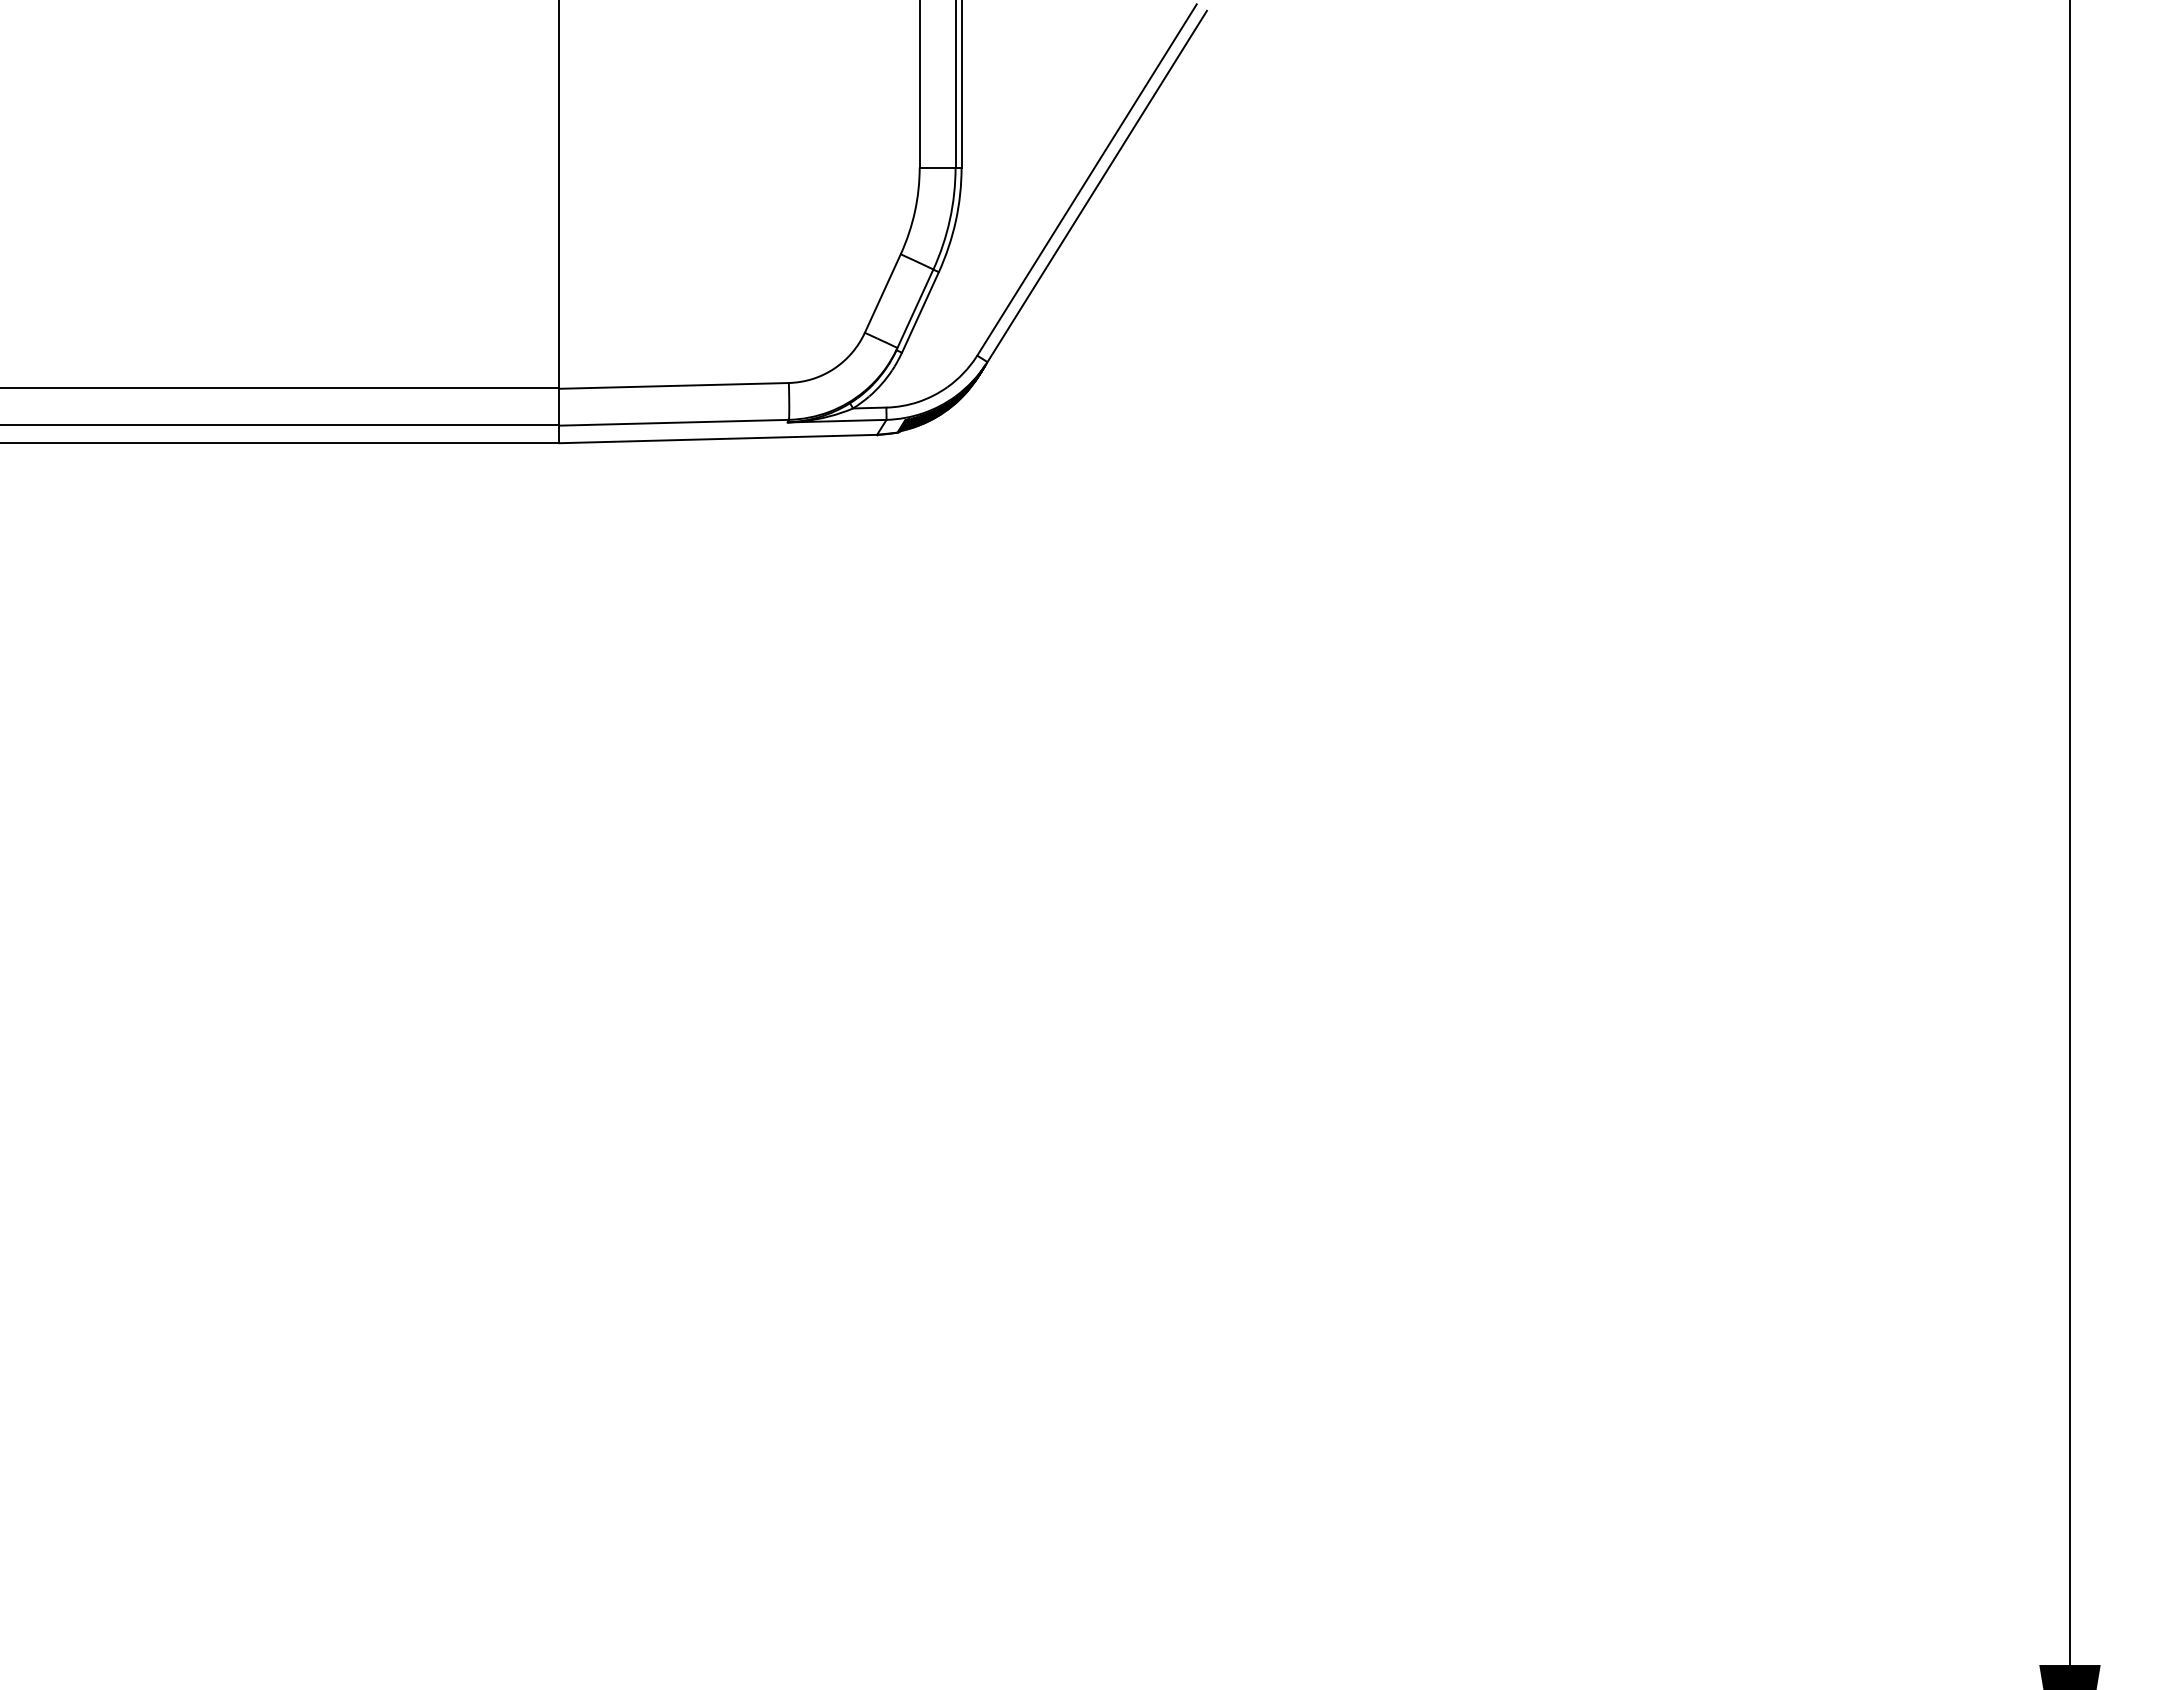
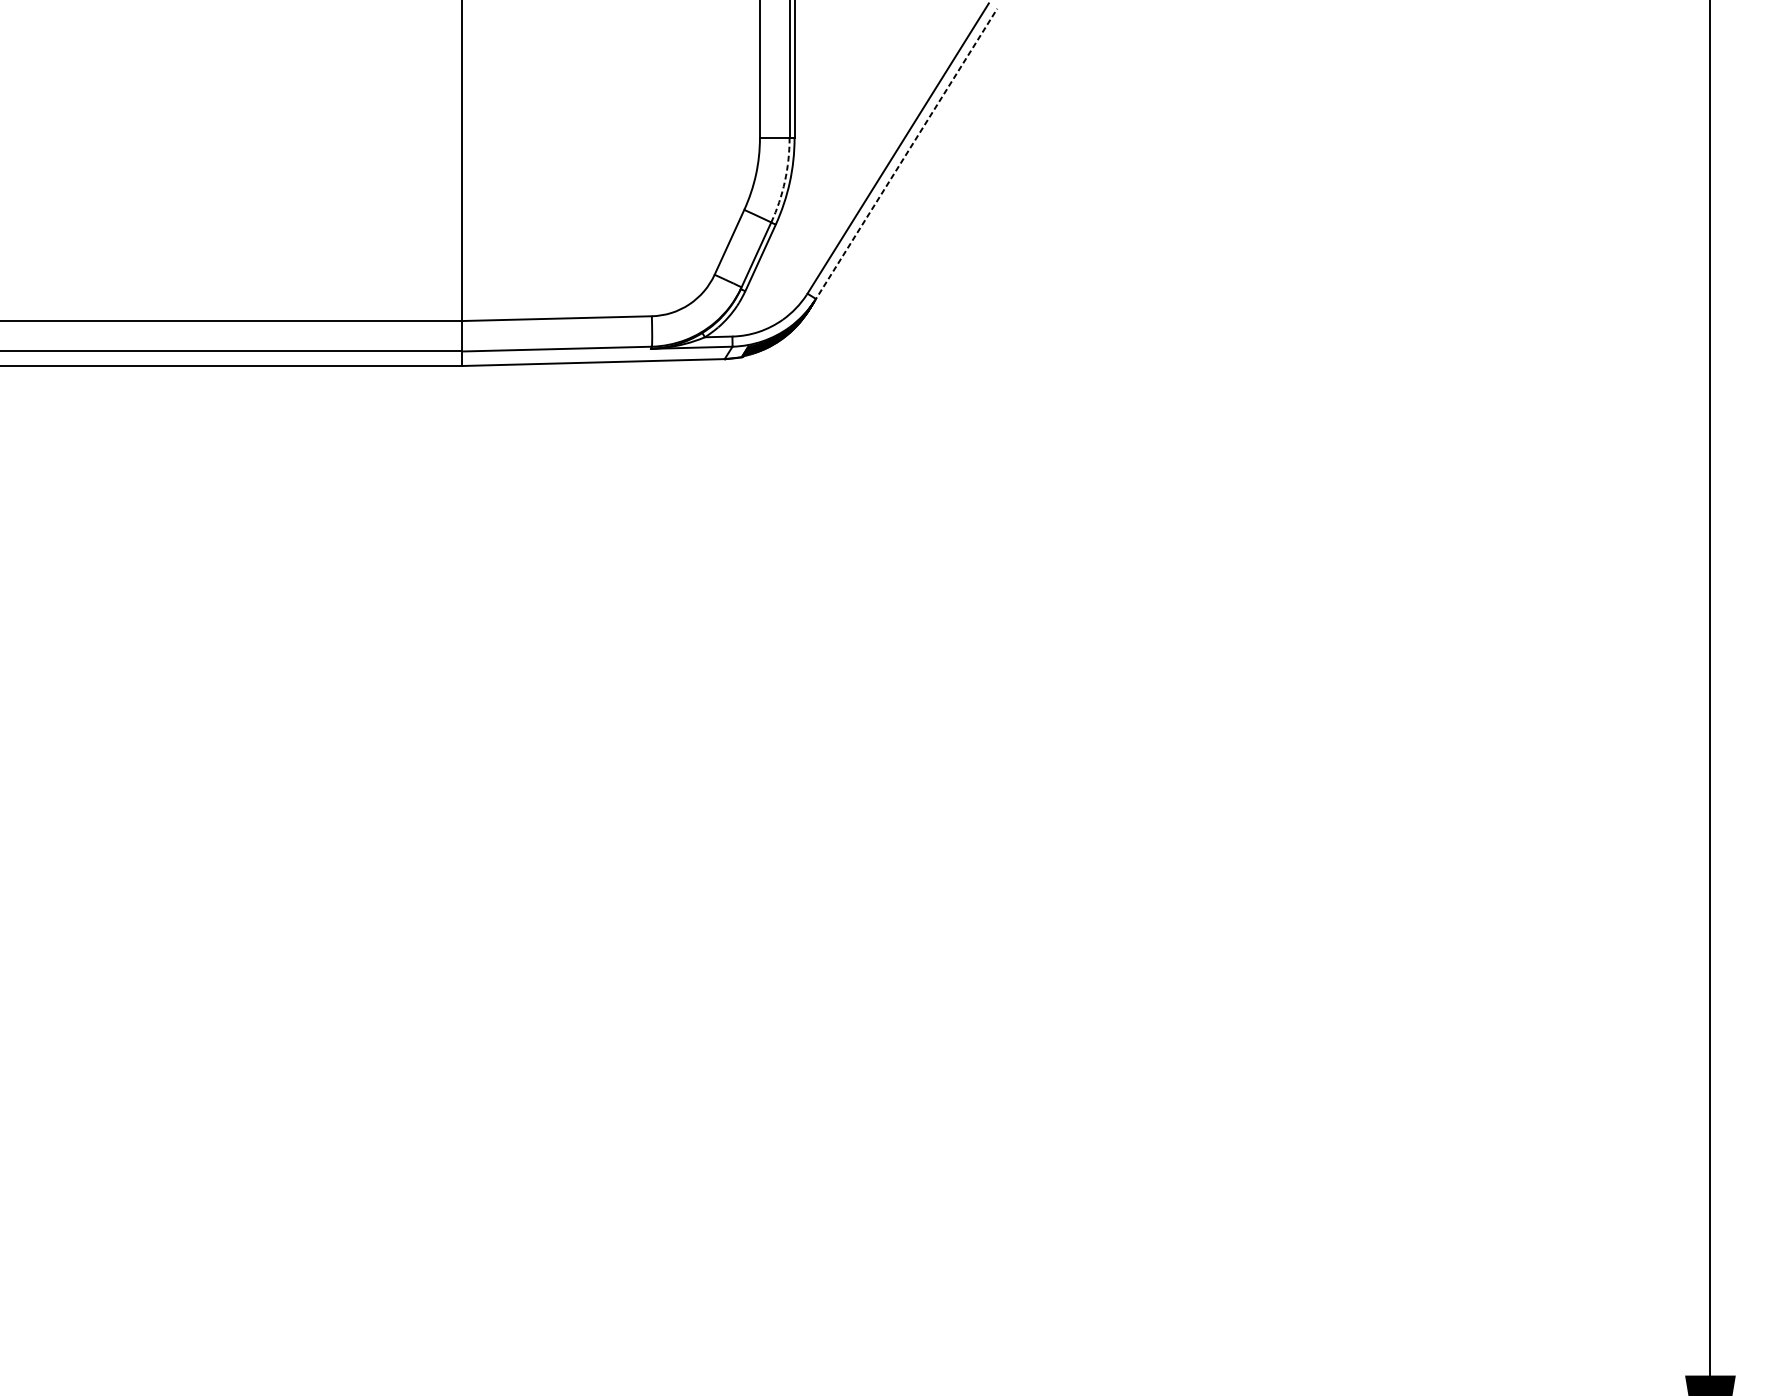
line: (1096, 188) -> (906, 155), solid -> dashed
arc: (949, 219) -> (784, 181), solid -> dashed

